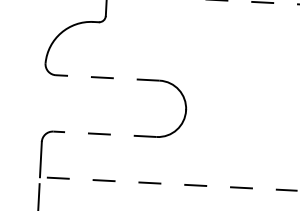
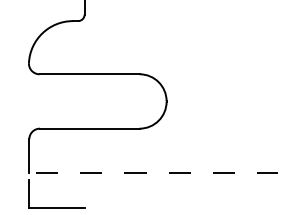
line: (107, 78) -> (89, 74), dashed -> solid
line: (104, 134) -> (89, 128), dashed -> solid

